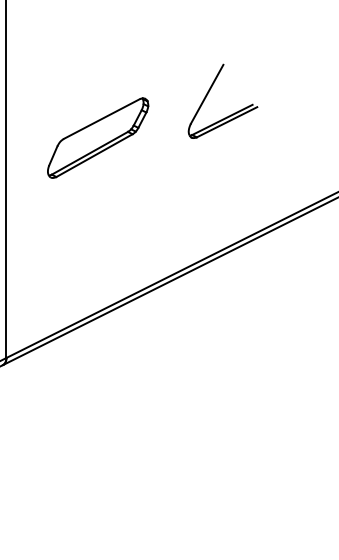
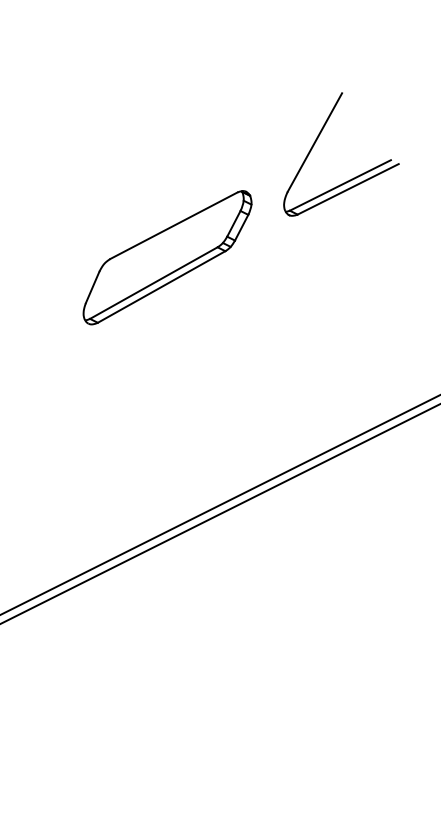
part: (208, 94) -> (317, 142), moved
part: (98, 137) -> (168, 256), moved

